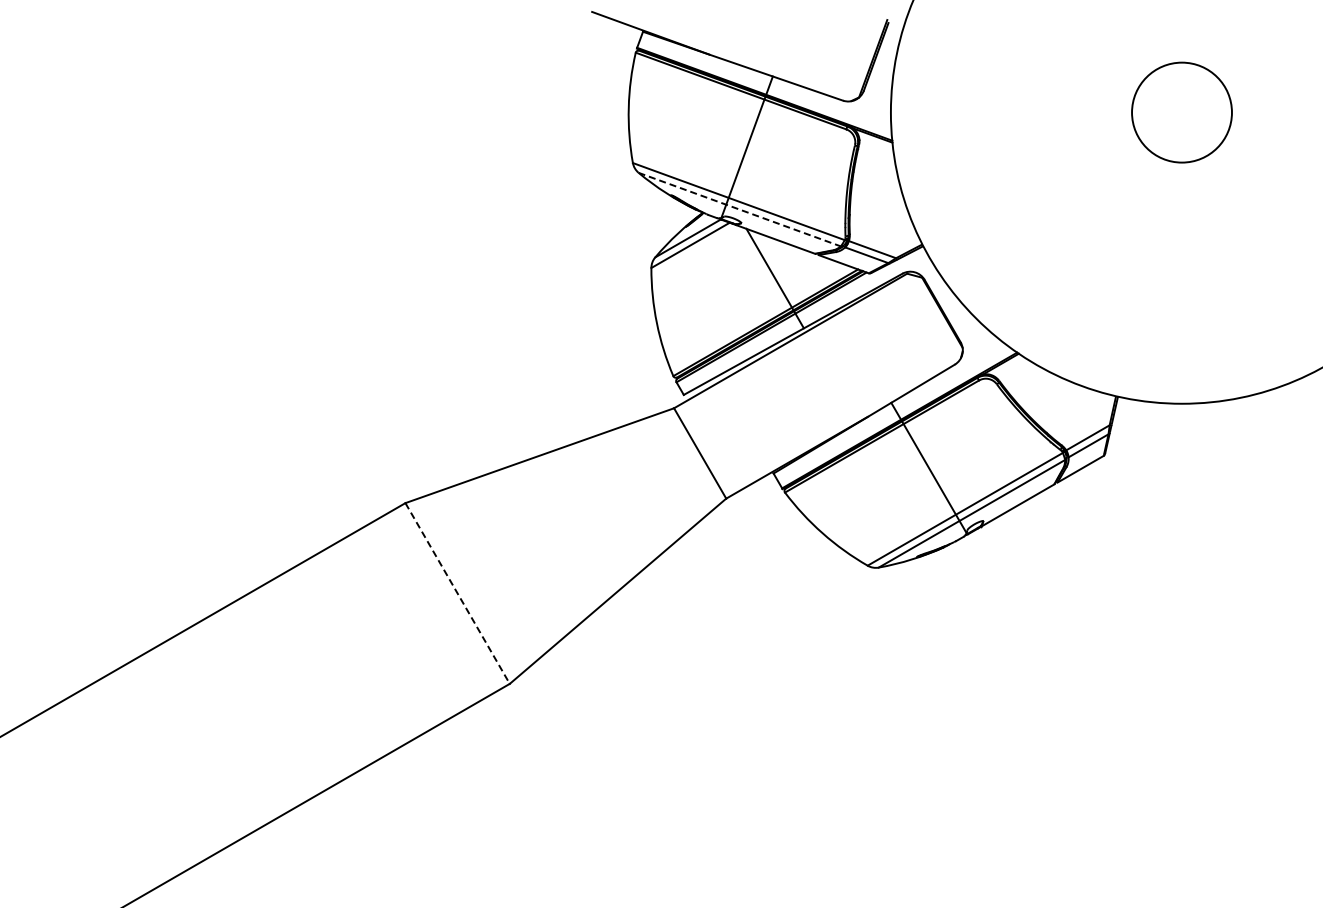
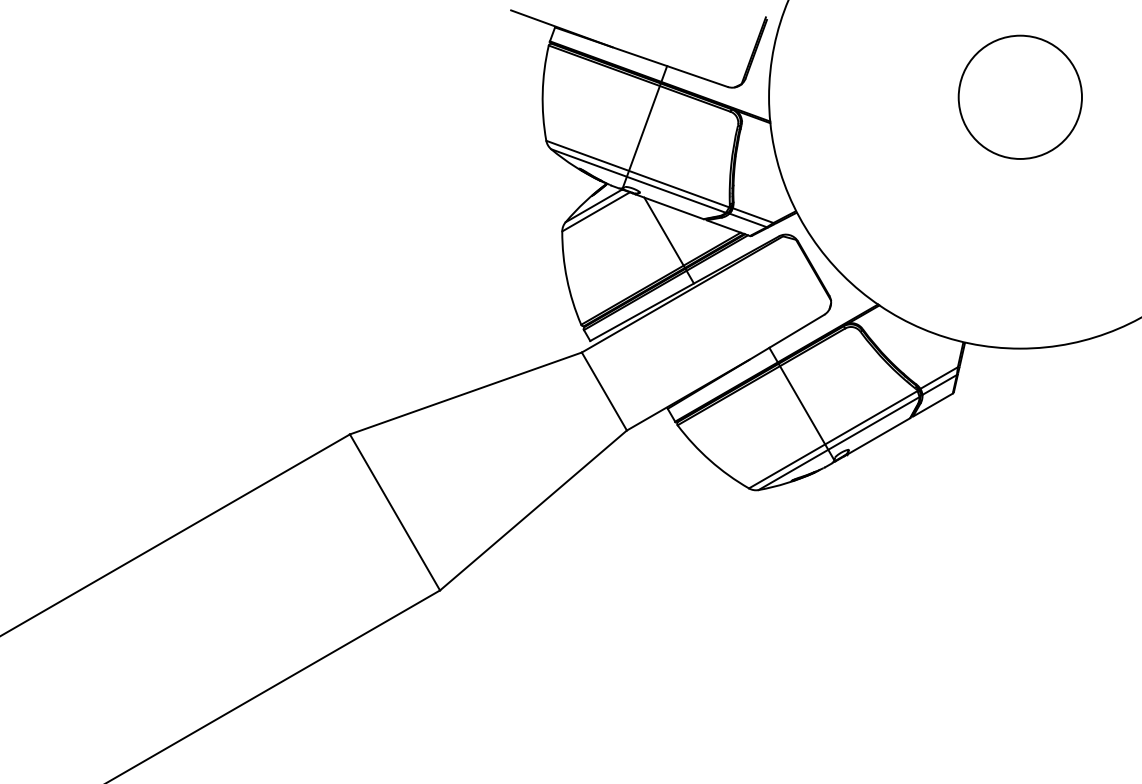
circle: (1181, 112) -> (1019, 97), size x1.43
line: (739, 209) -> (638, 180), dashed -> solid
line: (457, 593) -> (394, 512), dashed -> solid

